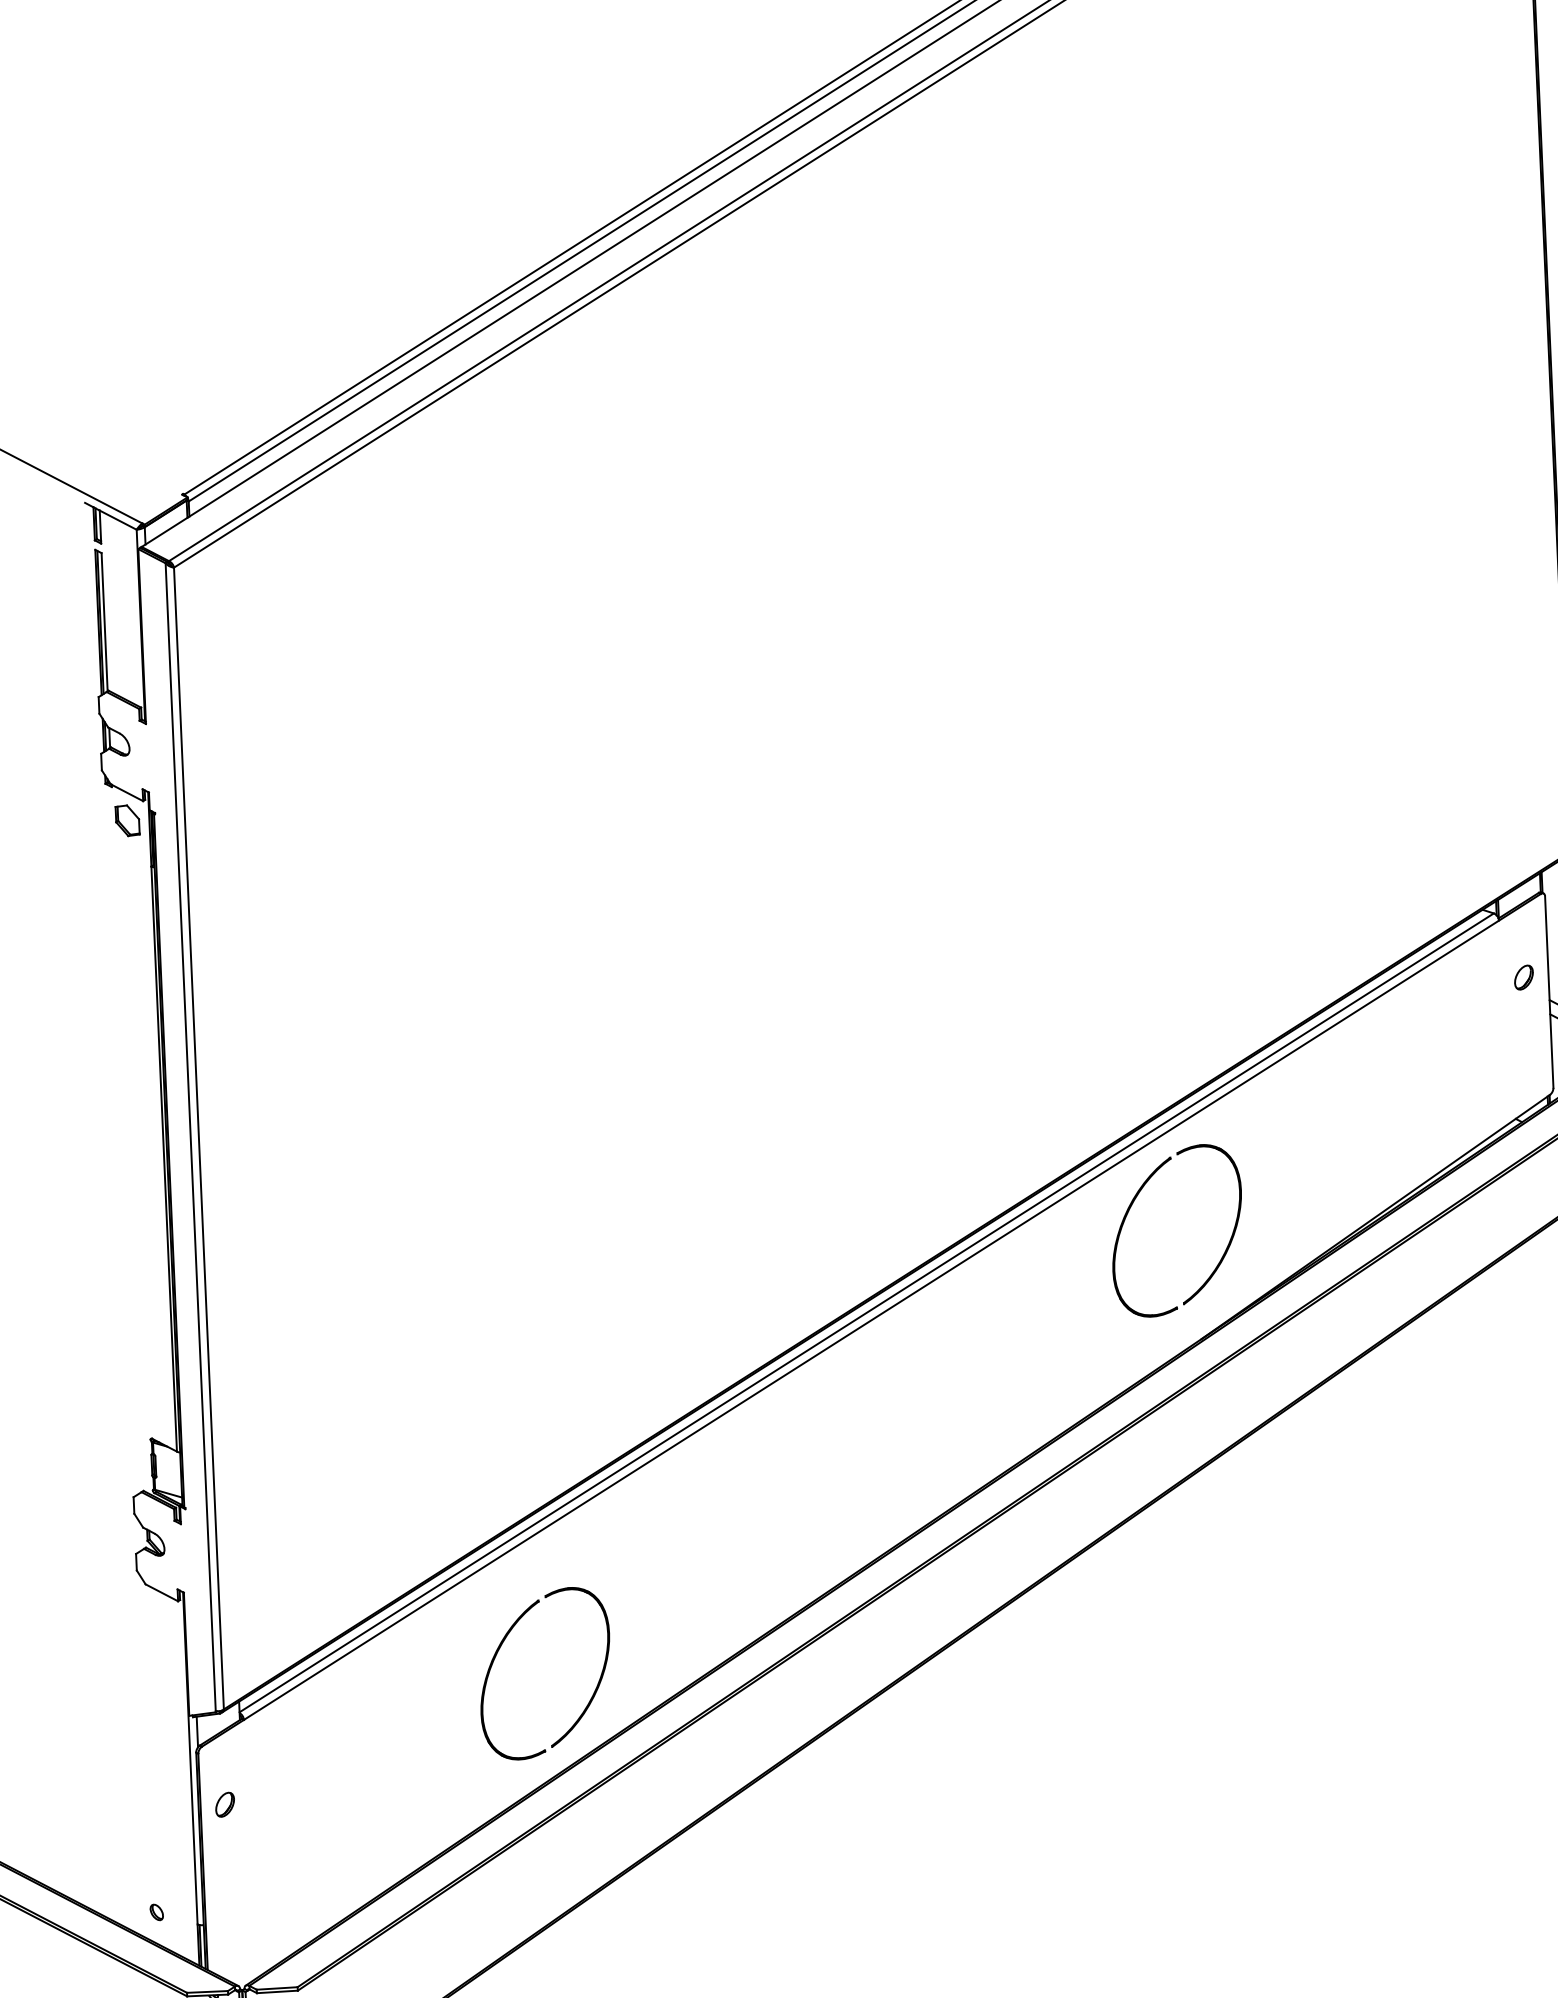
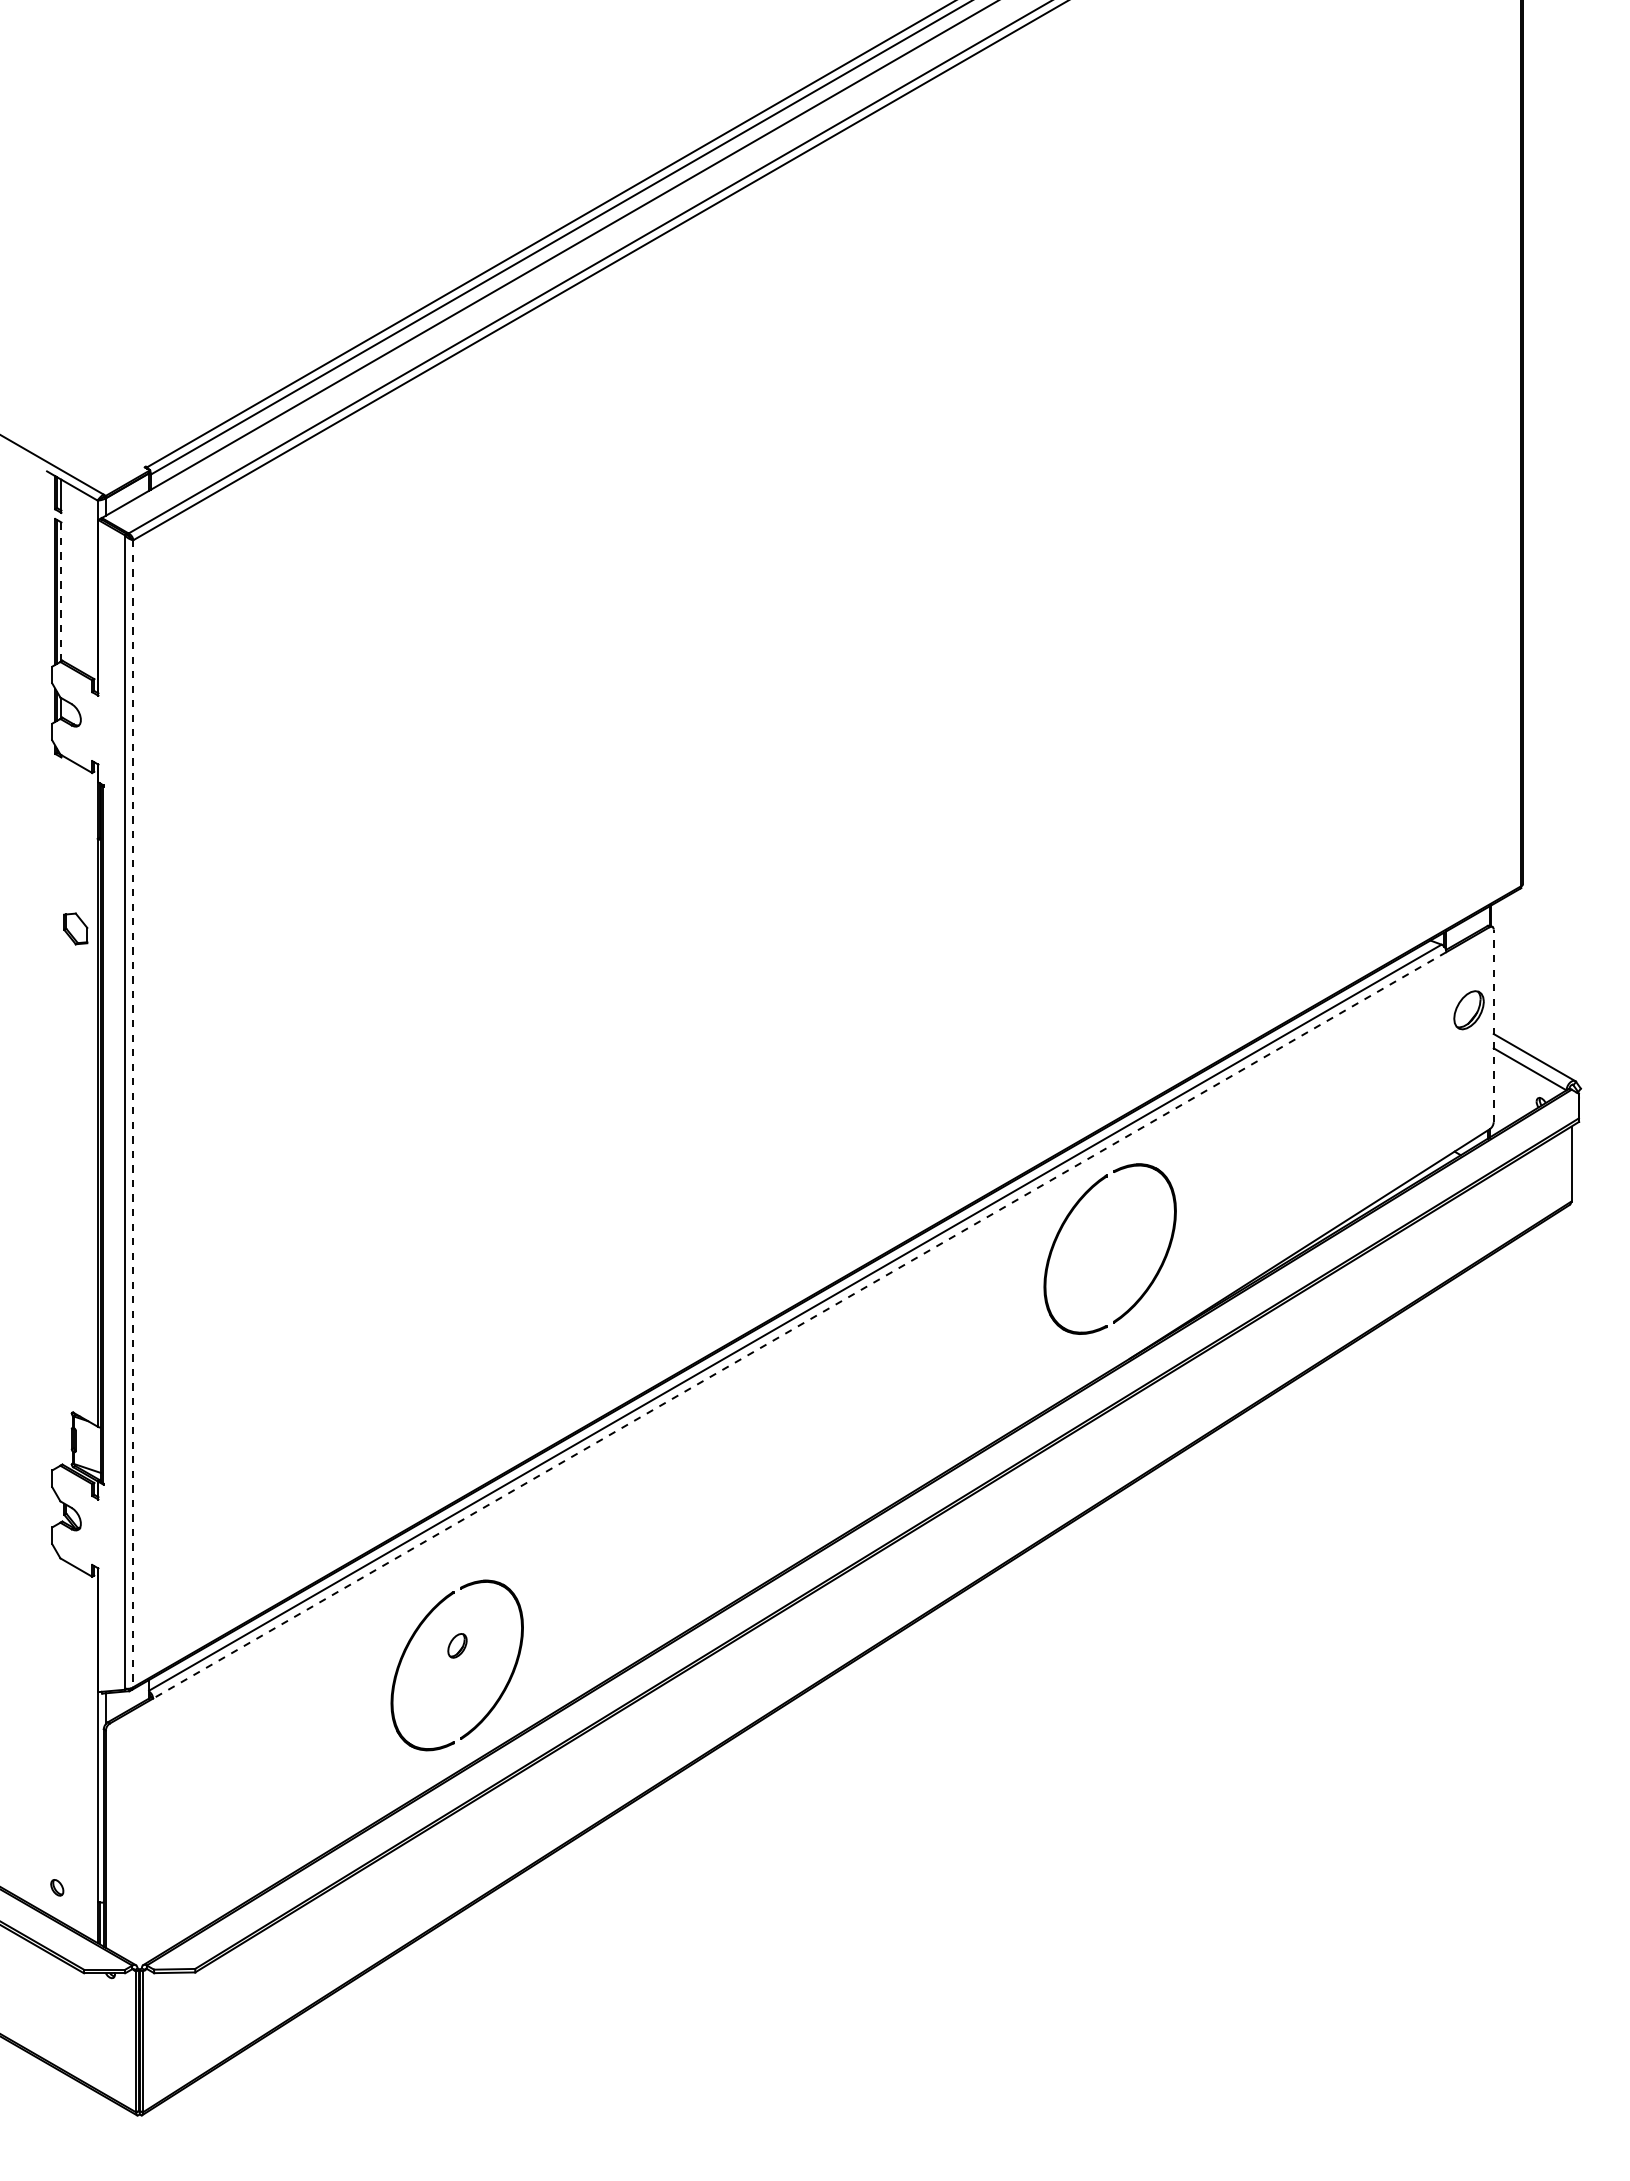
line: (104, 621) -> (61, 591), solid -> dashed
part: (127, 820) -> (75, 928), moved
part: (1523, 977) -> (1468, 1010), size x1.6
line: (1549, 991) -> (1493, 1025), solid -> dashed
line: (199, 1139) -> (133, 1114), solid -> dashed
line: (871, 1320) -> (799, 1325), solid -> dashed
part: (225, 1804) -> (457, 1645), moved

